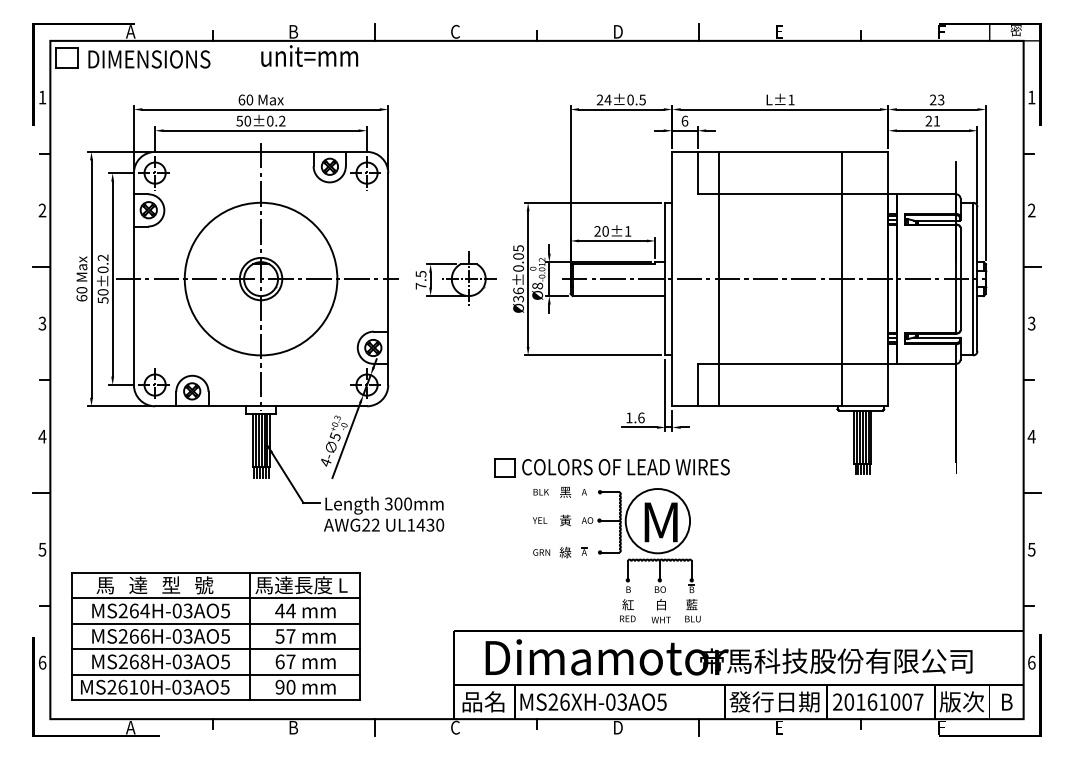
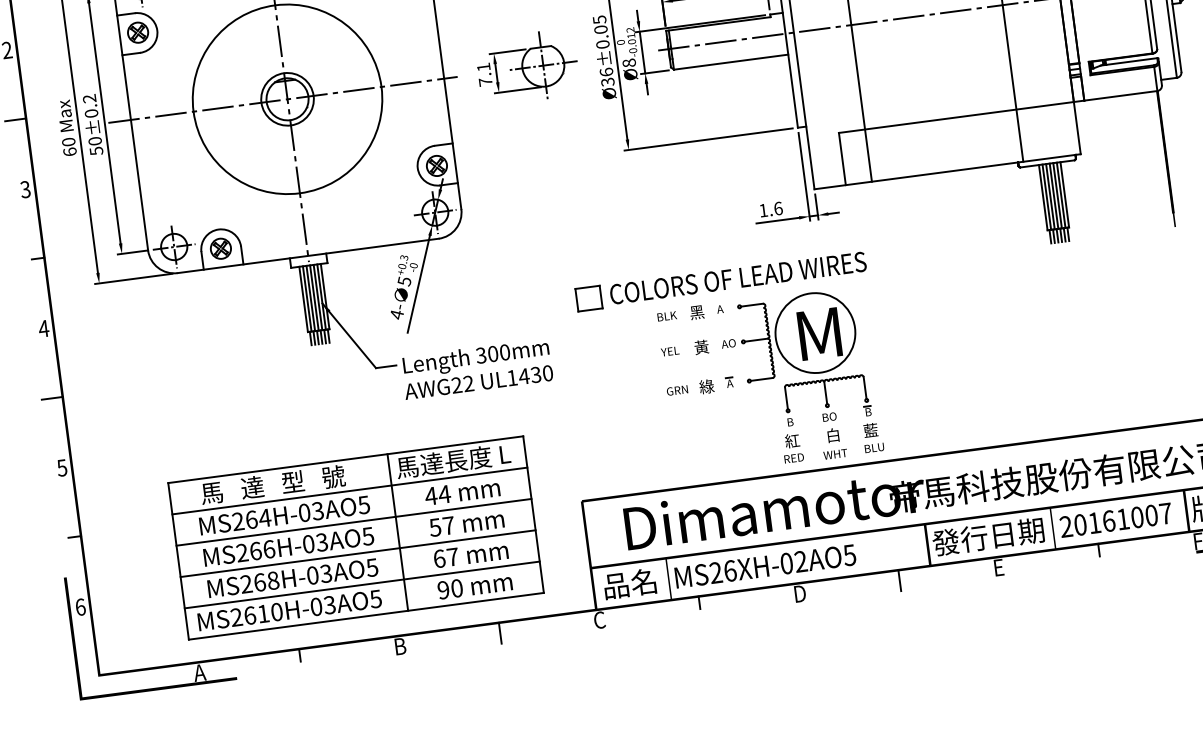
text: (420, 274) -> (483, 67), 7.5 -> 7.1
part: (611, 467) -> (720, 280), moved
part: (215, 636) -> (355, 538), moved
text: (622, 702) -> (801, 562), MS26XH-03AO5 -> MS26XH-02AO5

